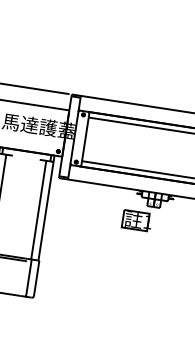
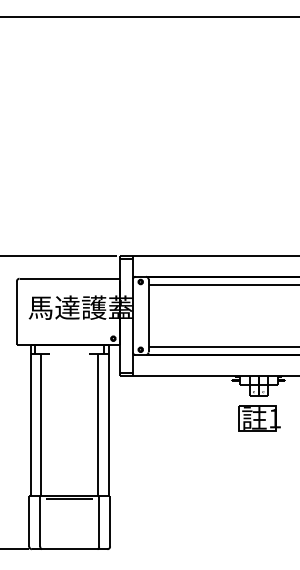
part: (137, 220) -> (259, 418), moved

